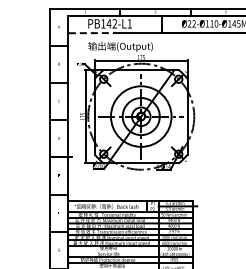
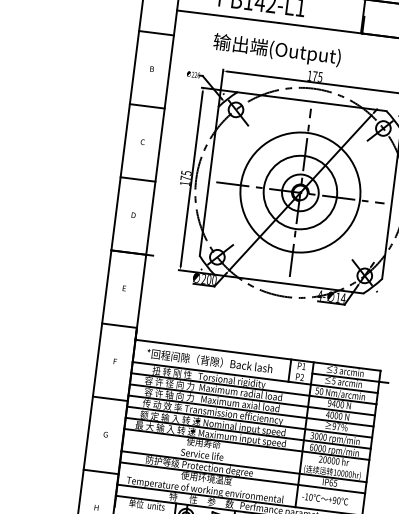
line: (93, 33) -> (227, 17), dashed -> solid

